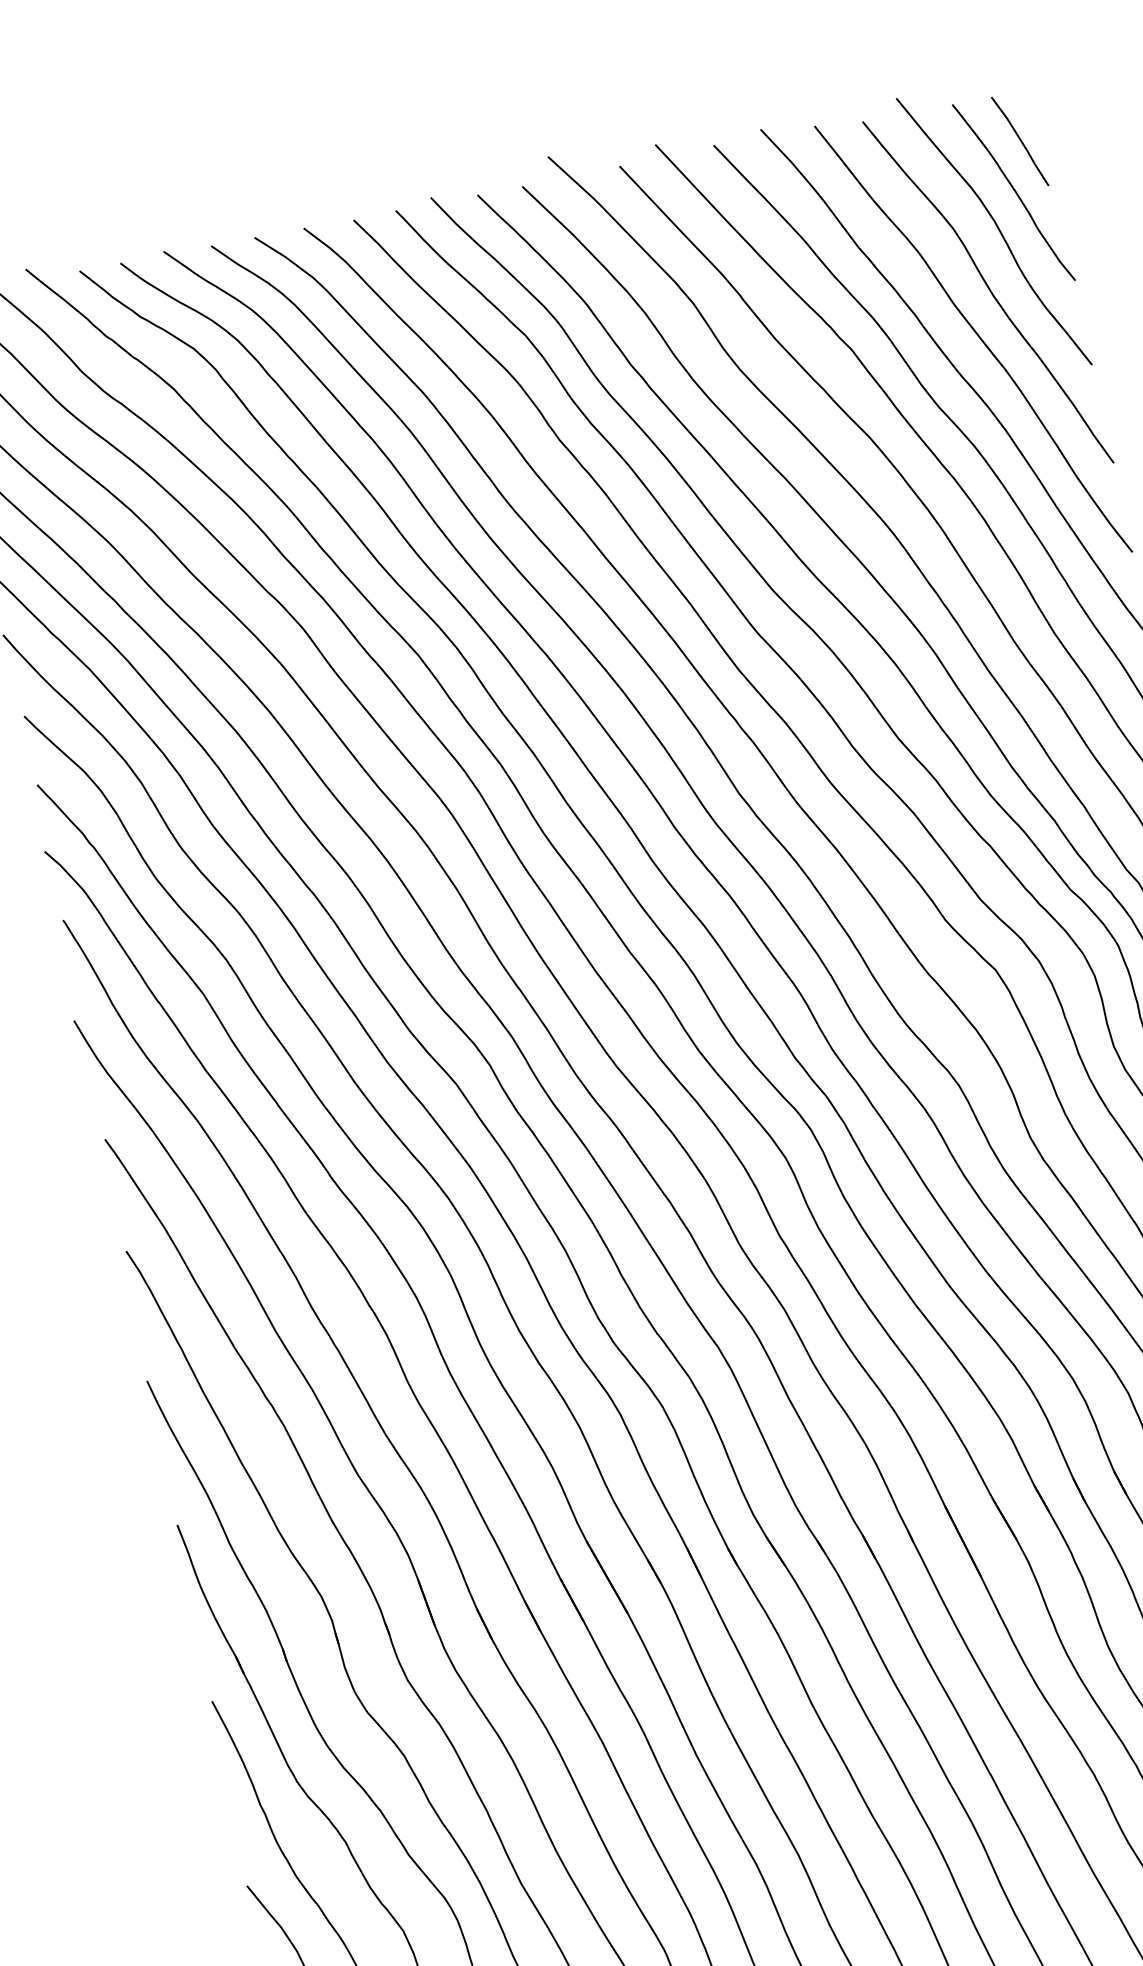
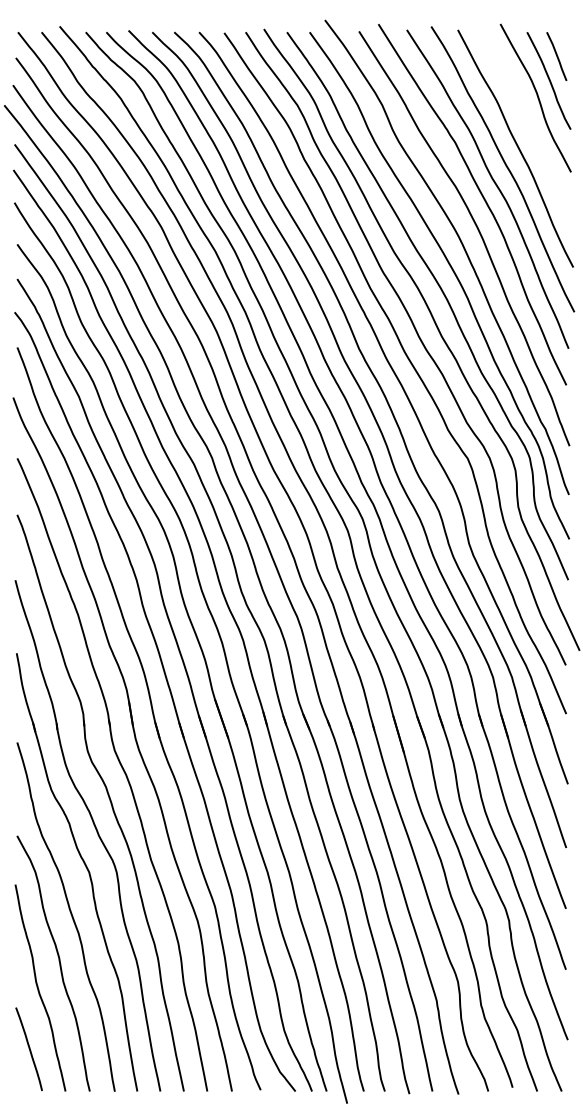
curve: (988, 292) -> (527, 127), removed

